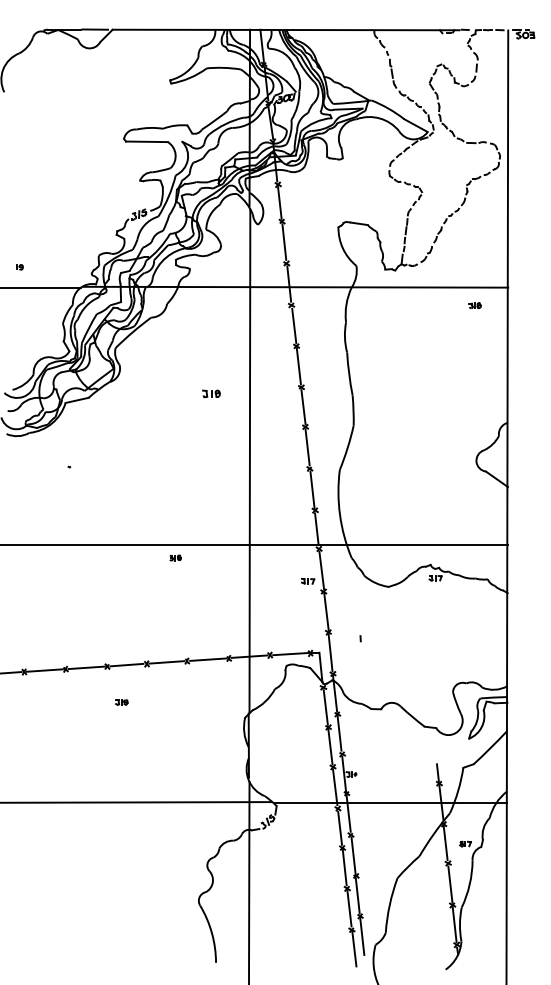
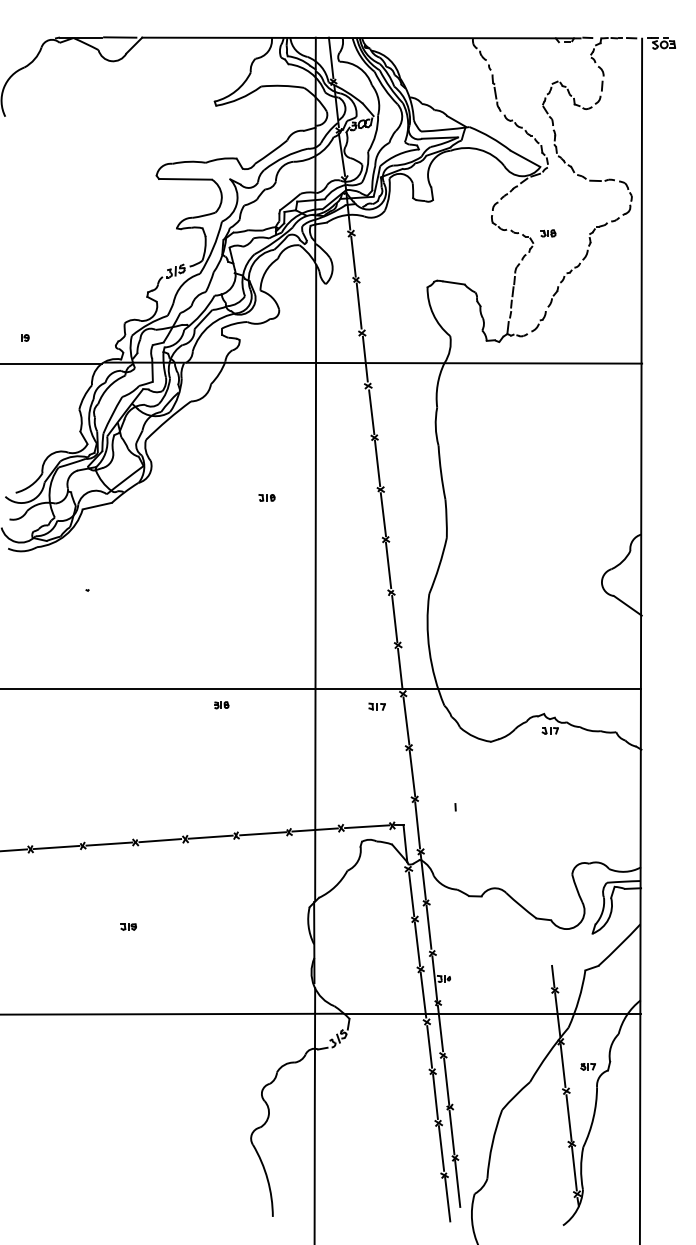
part: (475, 305) -> (548, 233), moved
part: (211, 393) -> (266, 497), size x0.71
part: (307, 581) -> (376, 706), moved
part: (121, 702) -> (128, 926), moved

